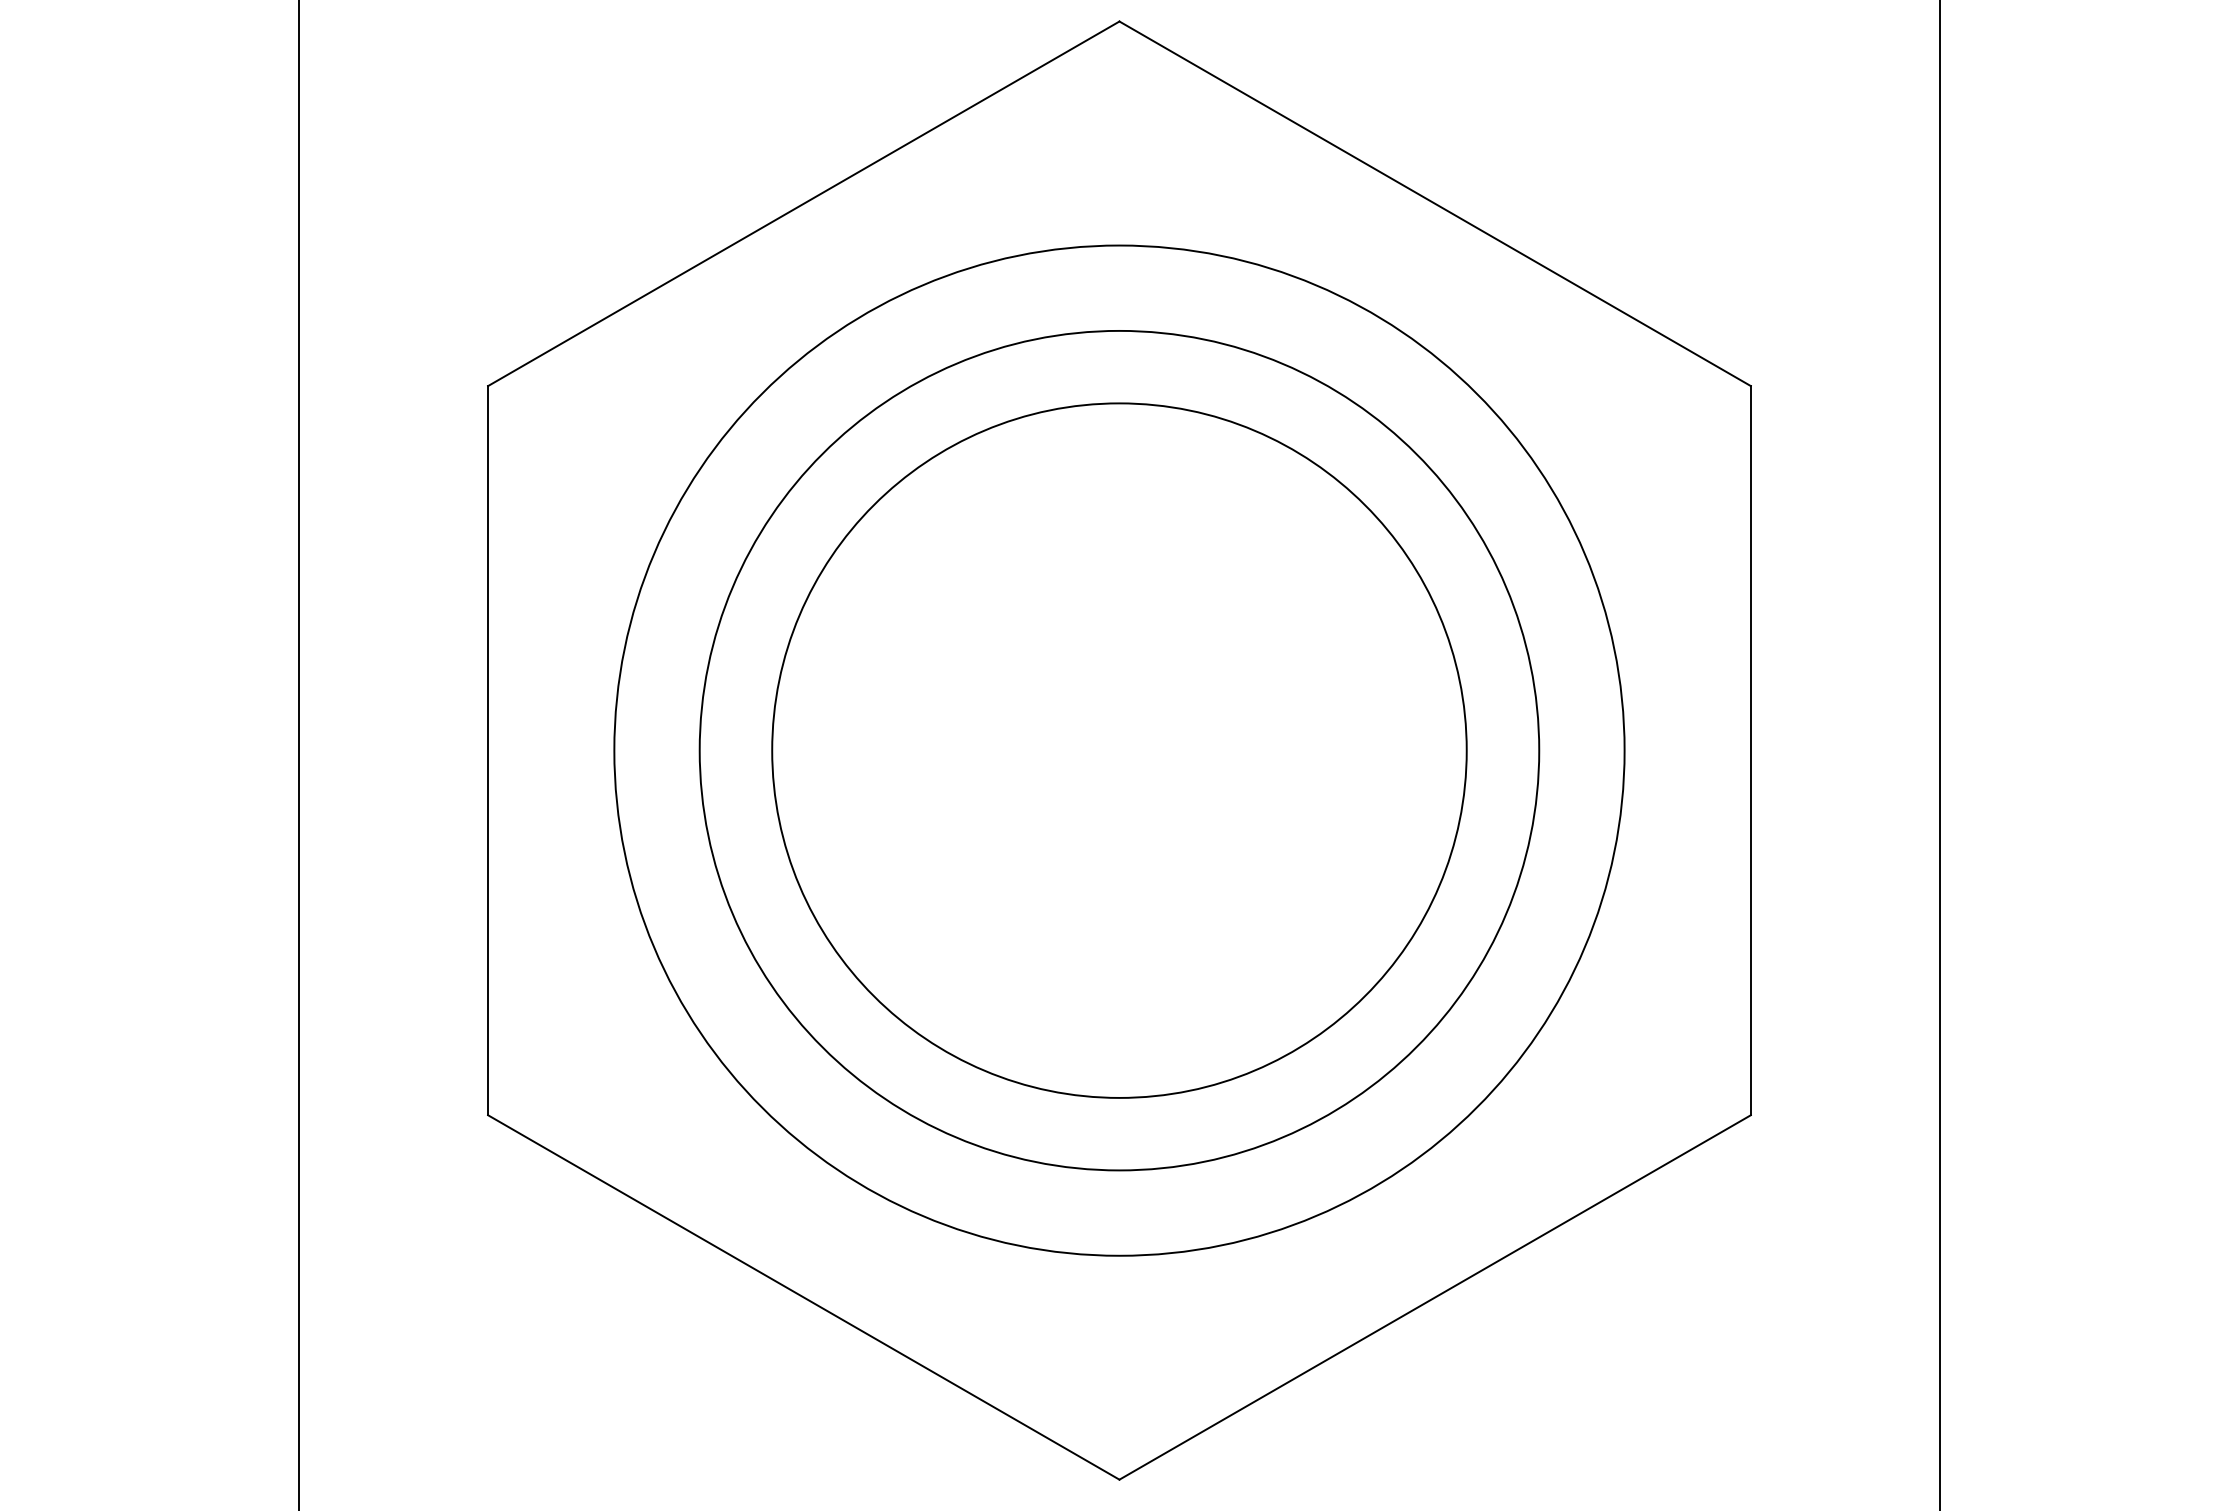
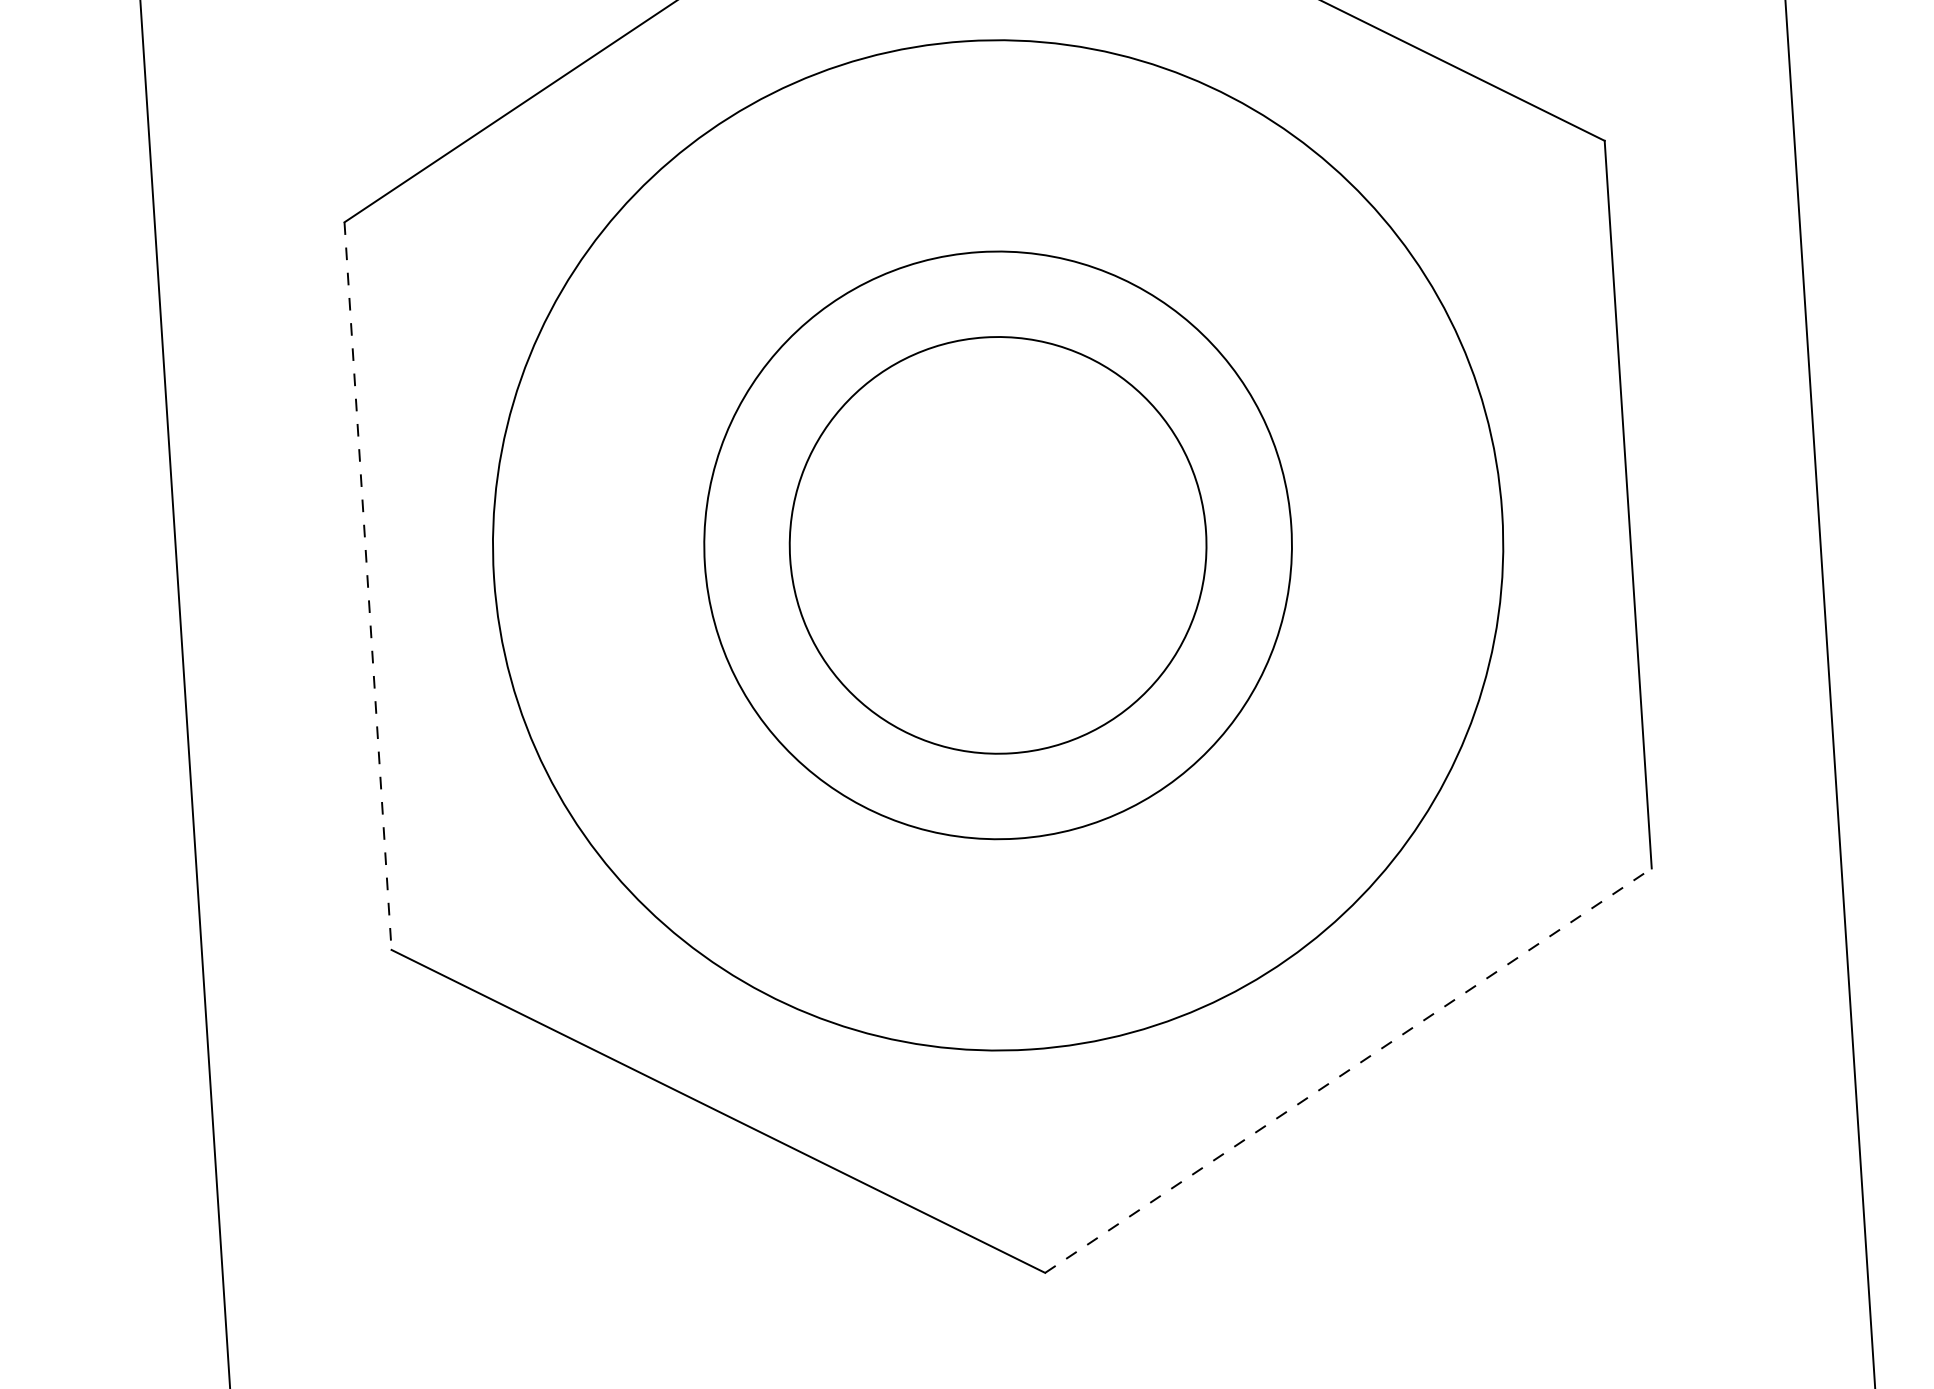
line: (488, 750) -> (368, 585), solid -> dashed
circle: (1119, 750) -> (998, 545), size x0.6
circle: (1119, 750) -> (998, 545), size x0.7
line: (1435, 1297) -> (1348, 1070), solid -> dashed

